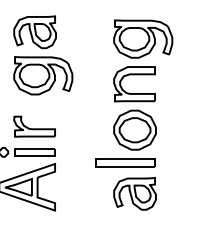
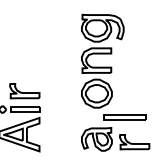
part: (43, 55) -> (31, 40), removed
part: (125, 162) -> (124, 116), moved
part: (187, 197) -> (134, 142), added

